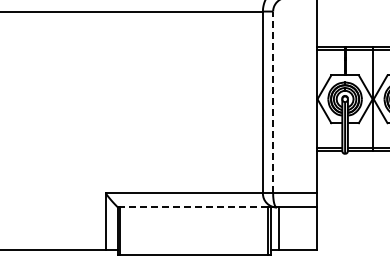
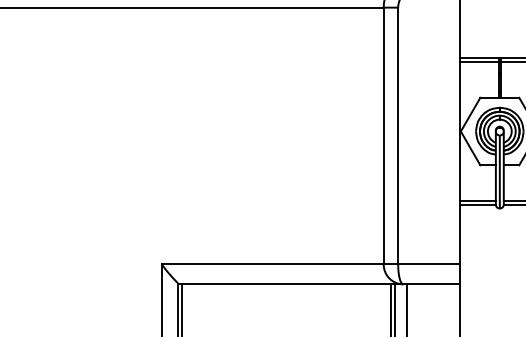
line: (273, 102) -> (398, 136), dashed -> solid
line: (194, 207) -> (287, 284), dashed -> solid

